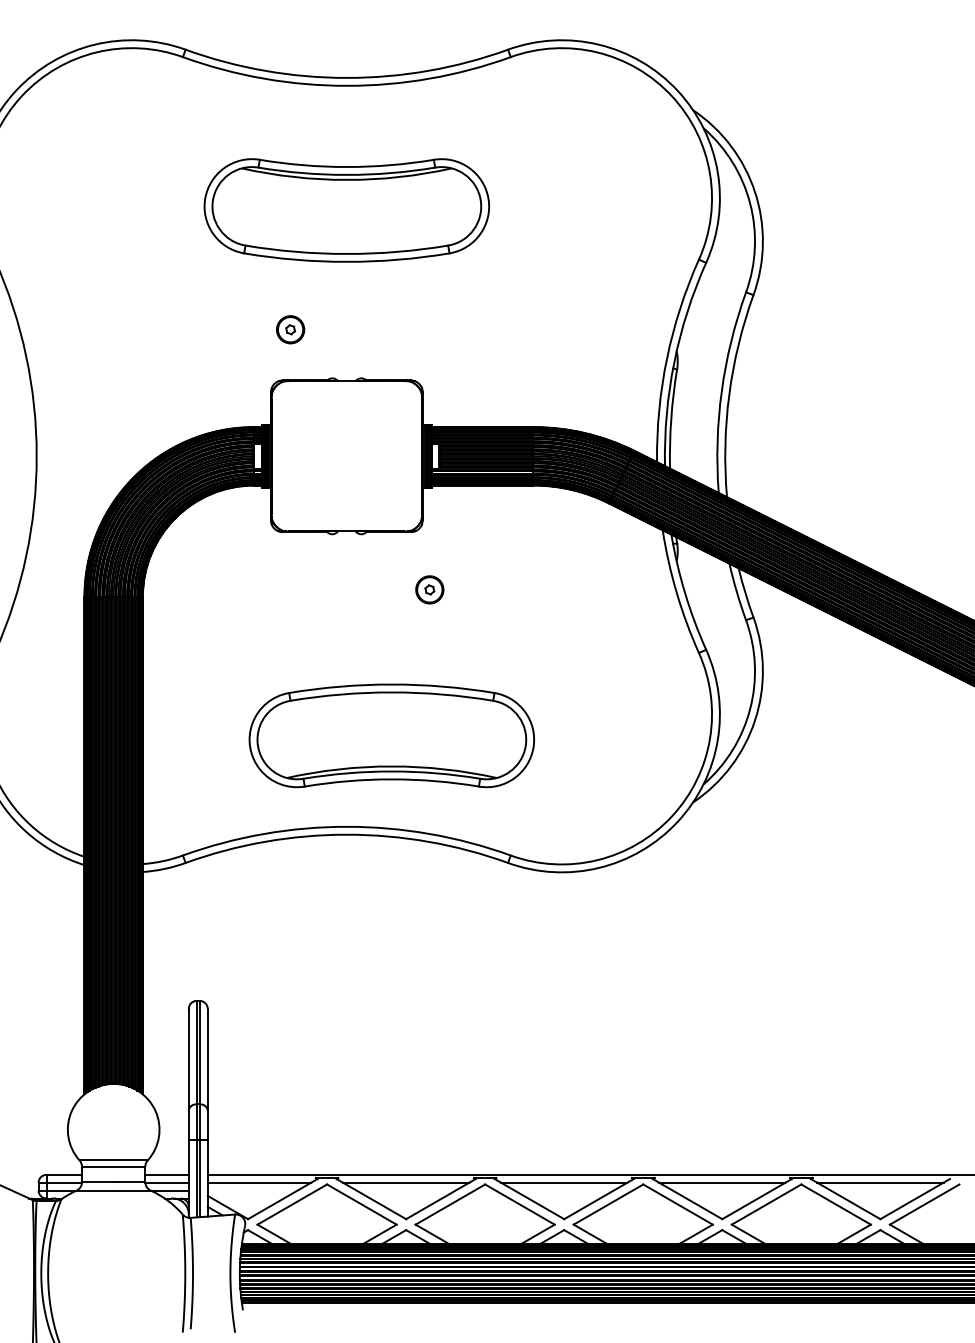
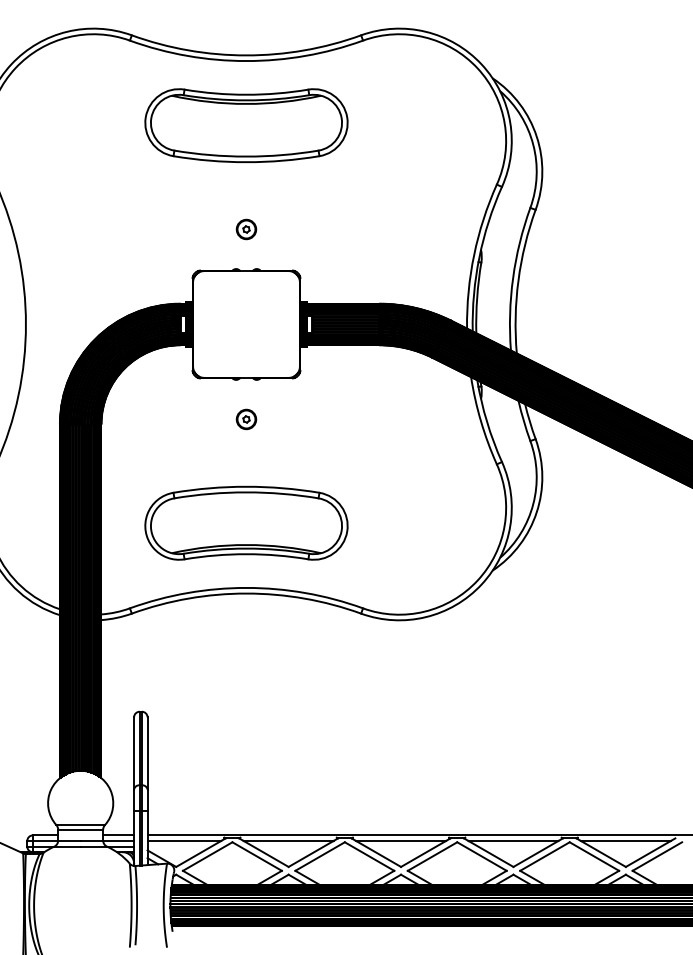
part: (346, 210) -> (246, 125), moved
part: (290, 329) -> (246, 229), moved
part: (429, 589) -> (246, 419), moved
part: (391, 734) -> (246, 522), moved

